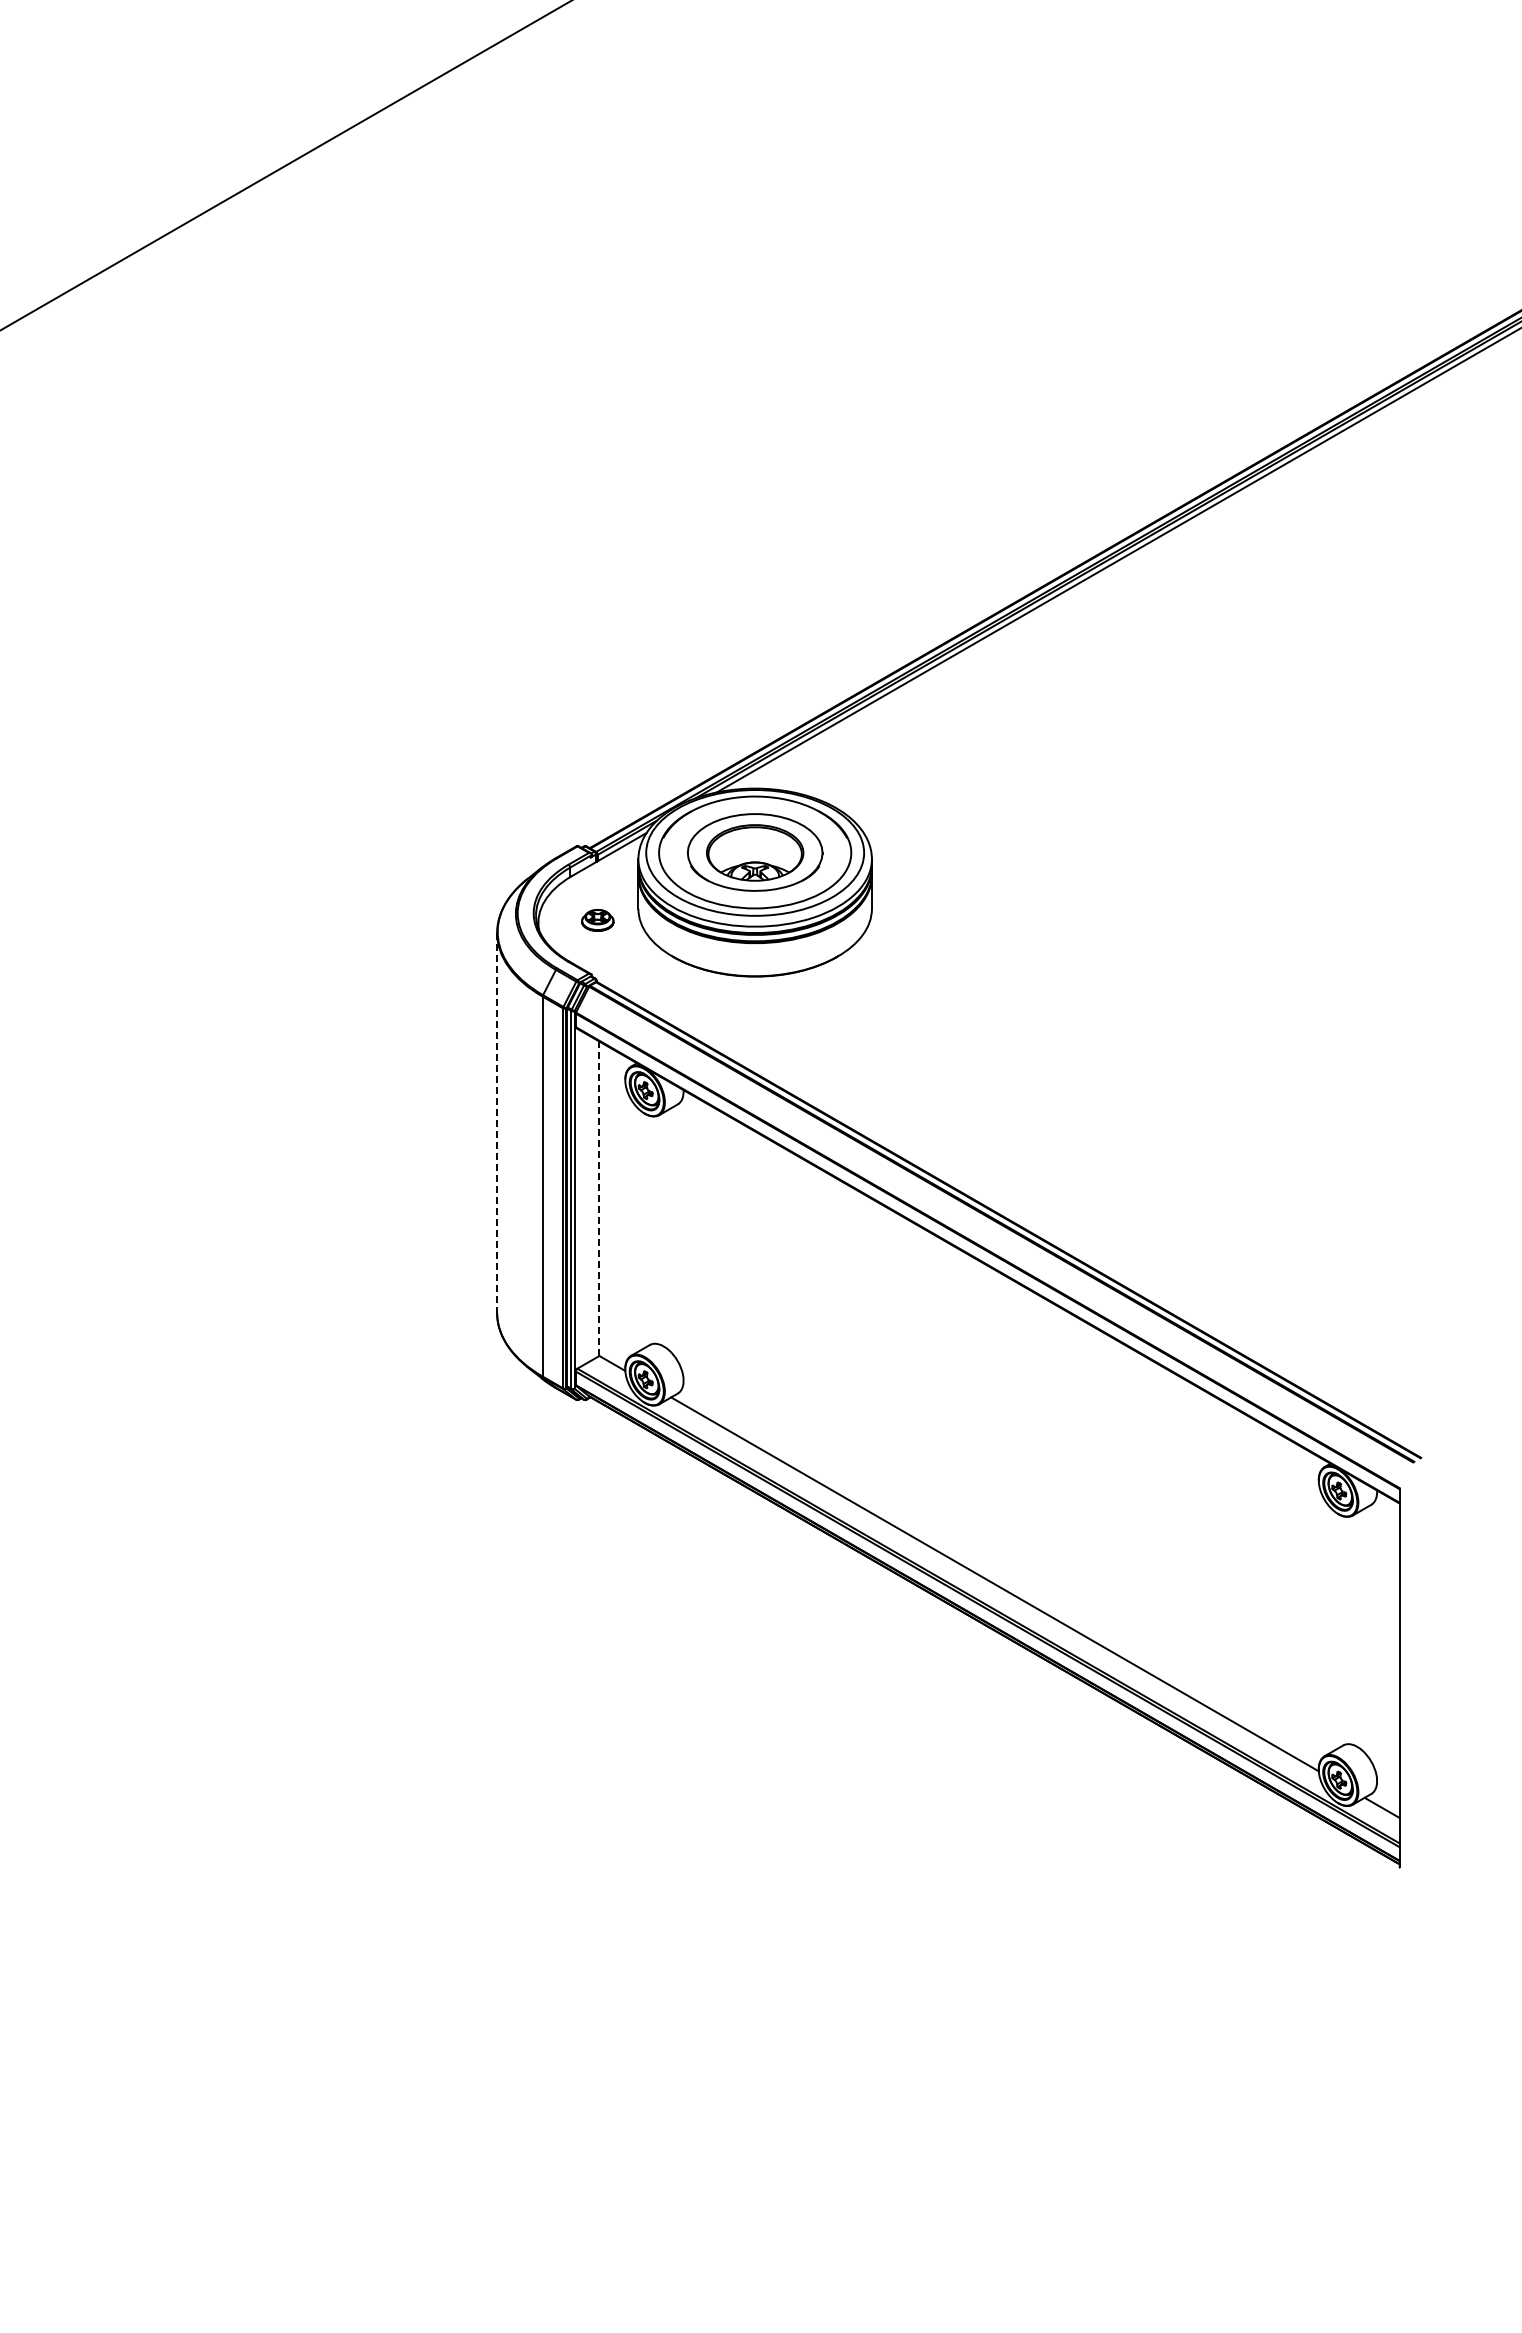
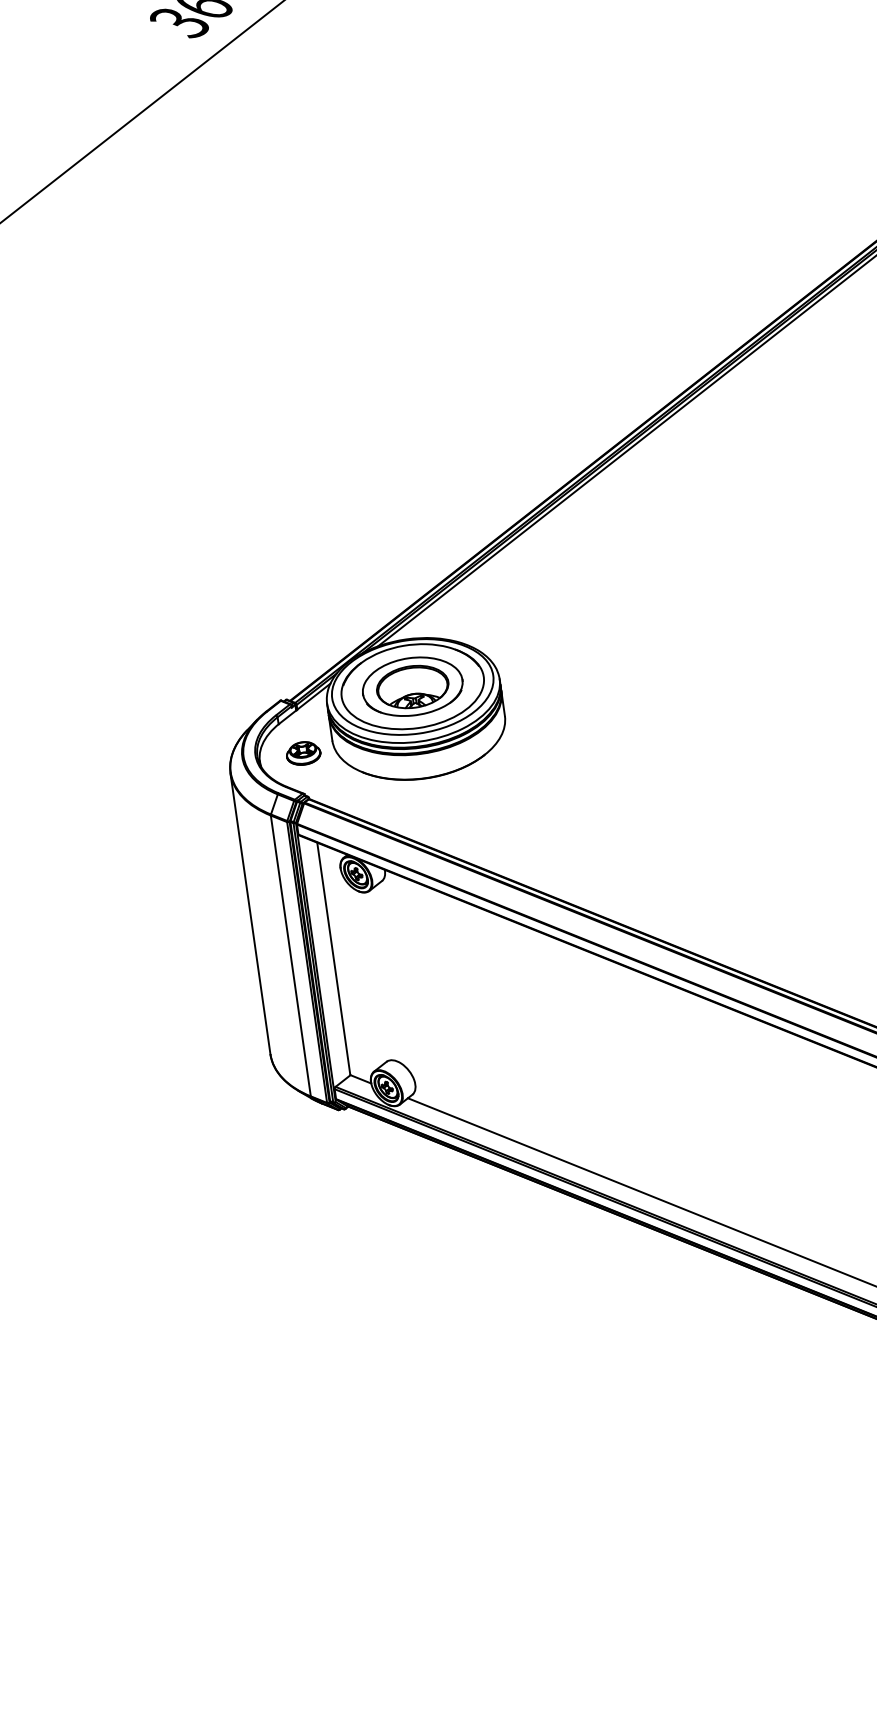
part: (597, 920) -> (303, 753), size x1.43
line: (497, 1123) -> (250, 914), dashed -> solid
line: (599, 1198) -> (334, 958), dashed -> solid

